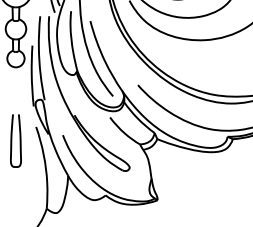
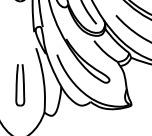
part: (15, 140) -> (19, 84), moved

